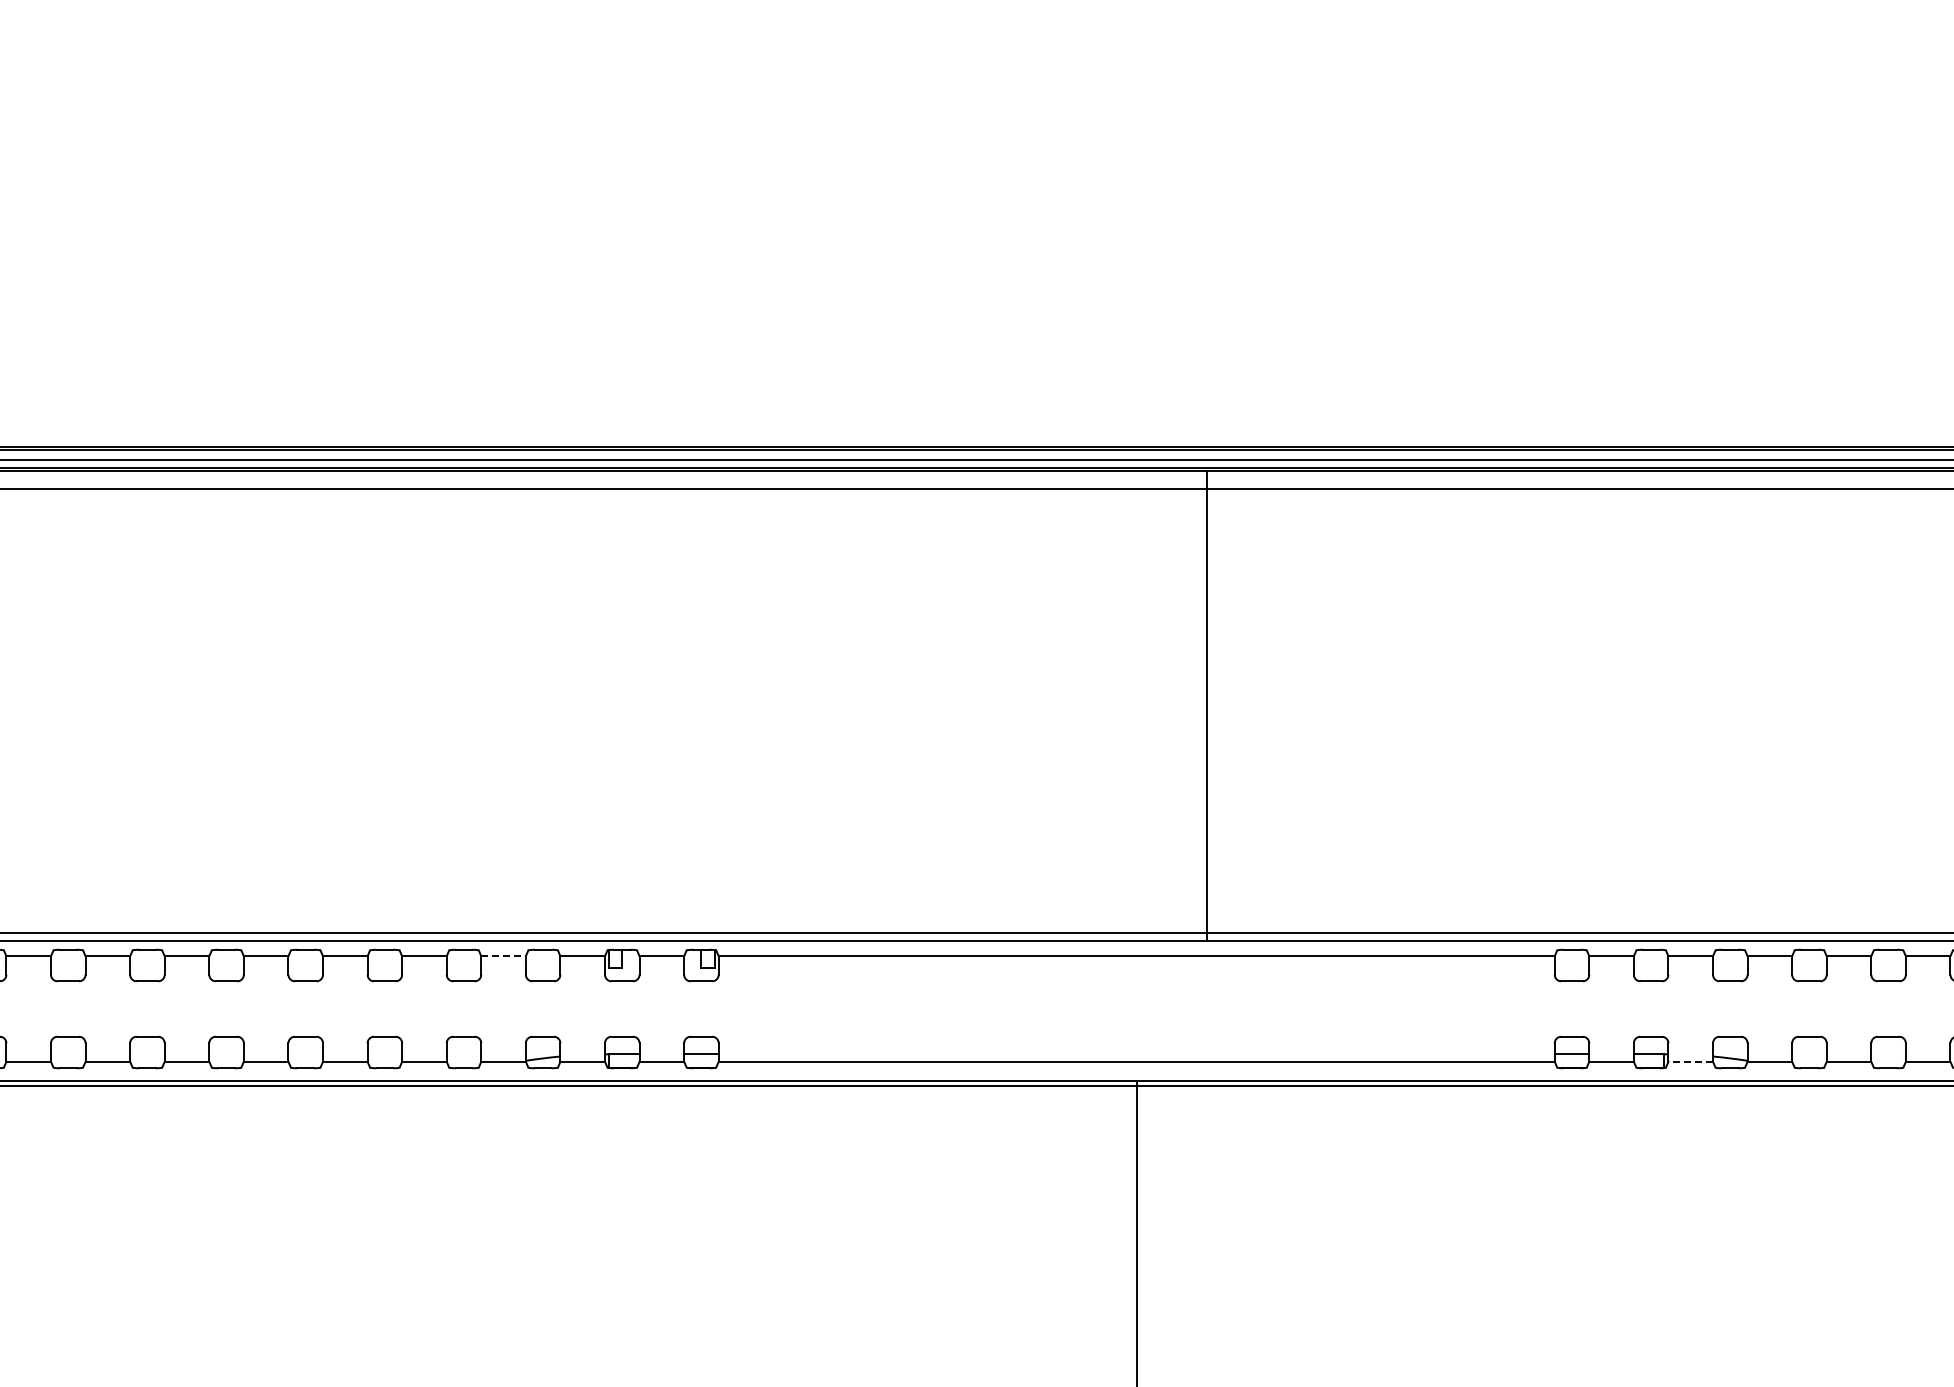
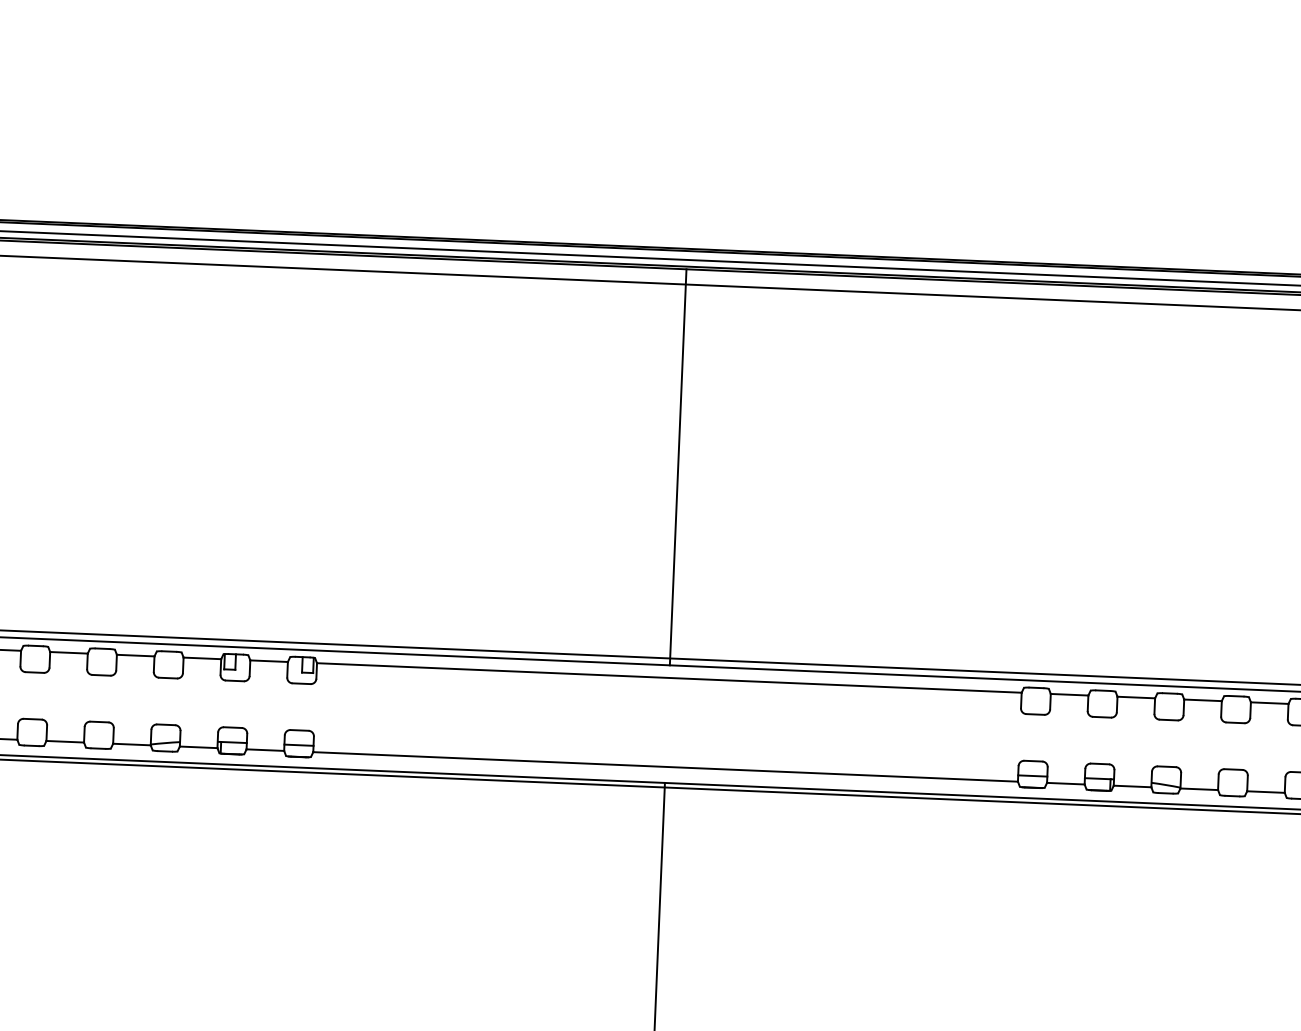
line: (1206, 706) -> (677, 467), moved
line: (504, 956) -> (136, 655), dashed -> solid
line: (1690, 1061) -> (1132, 786), dashed -> solid

